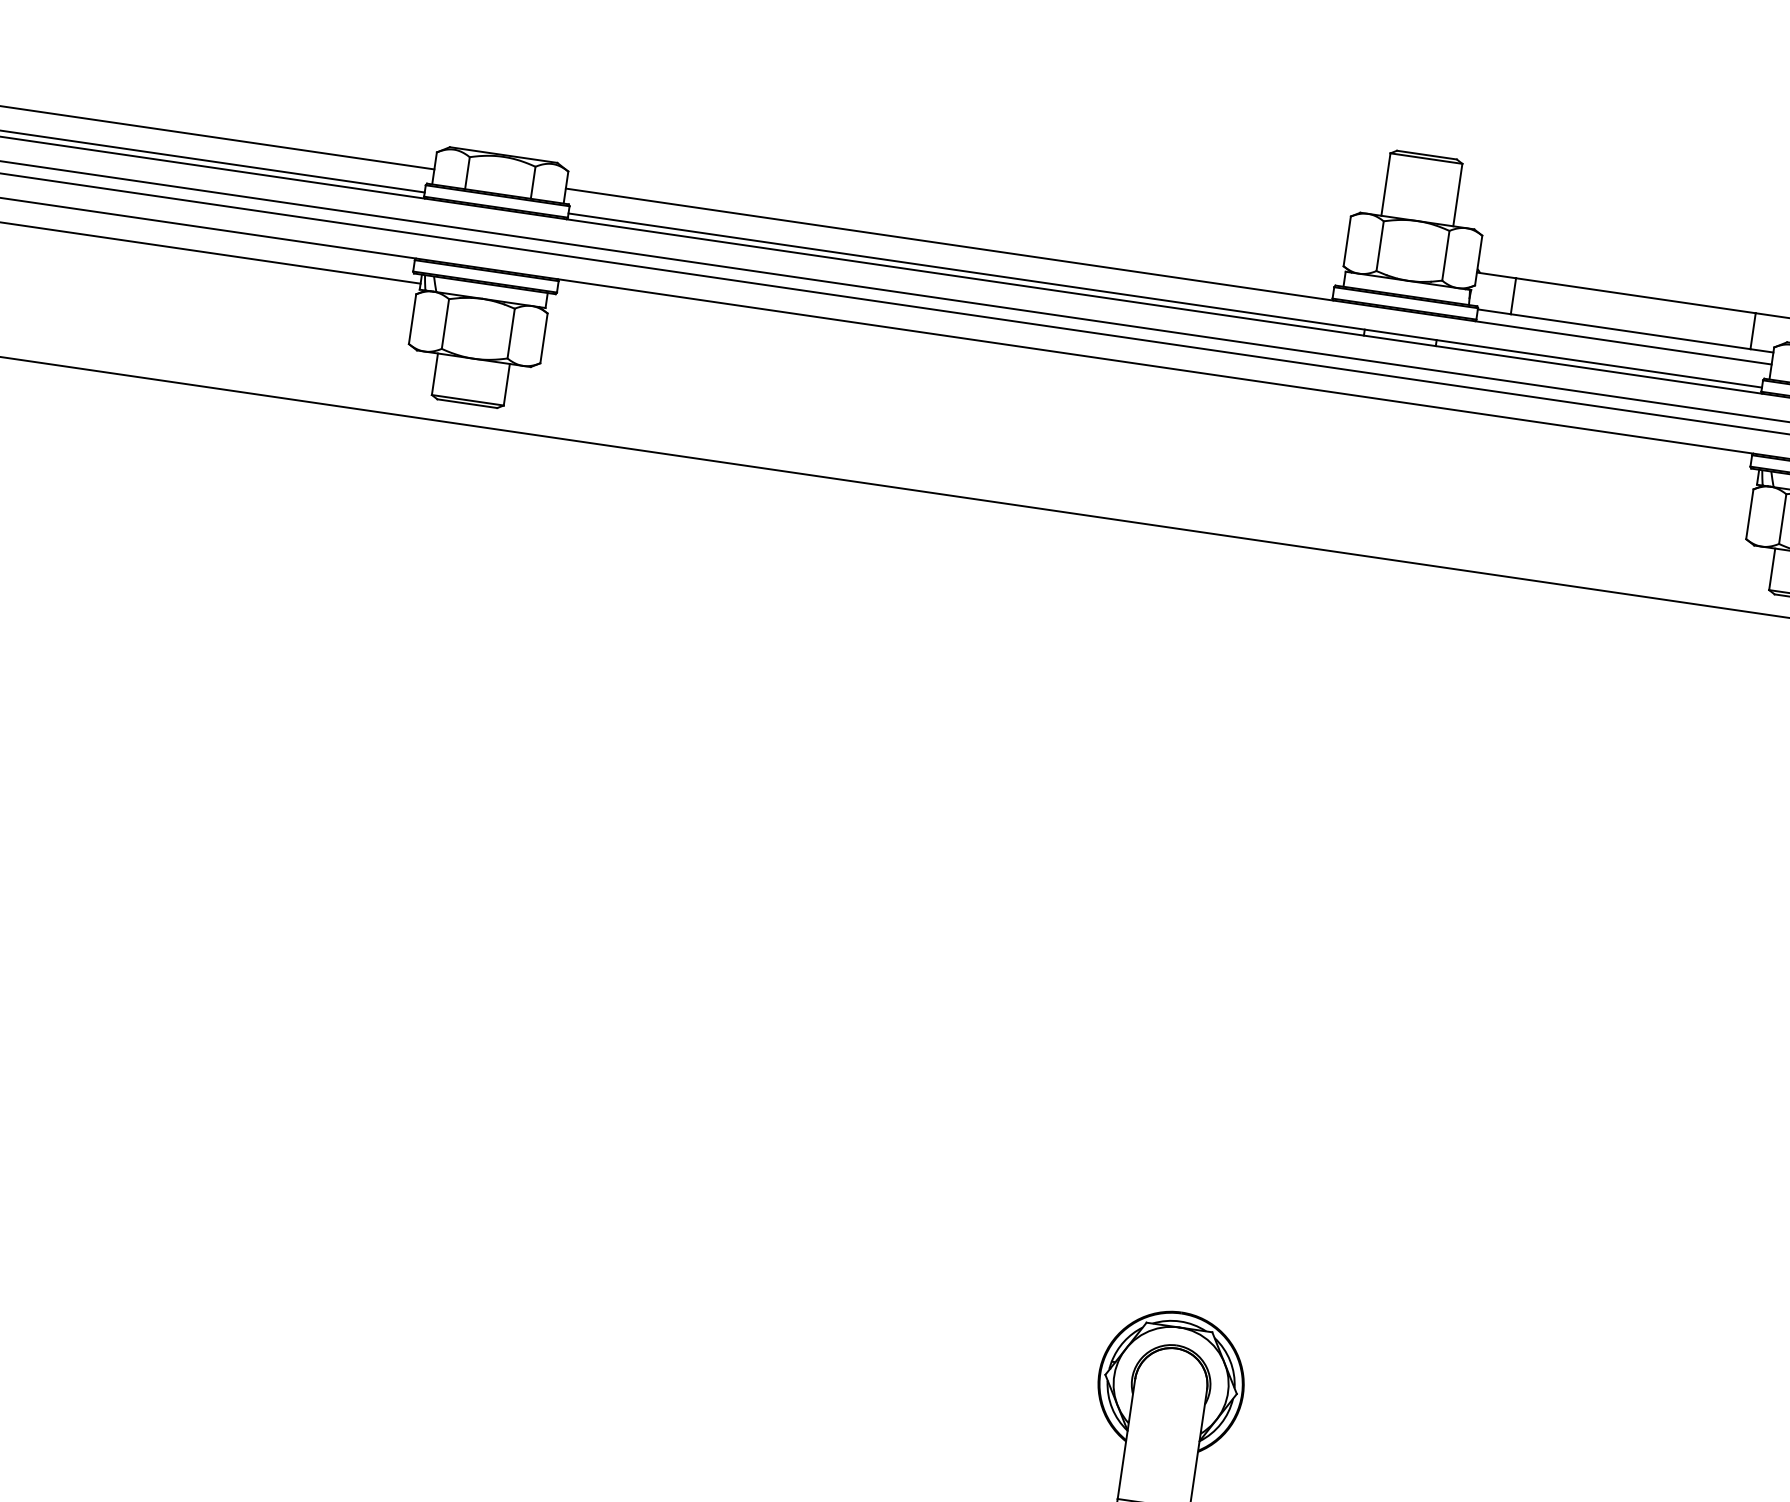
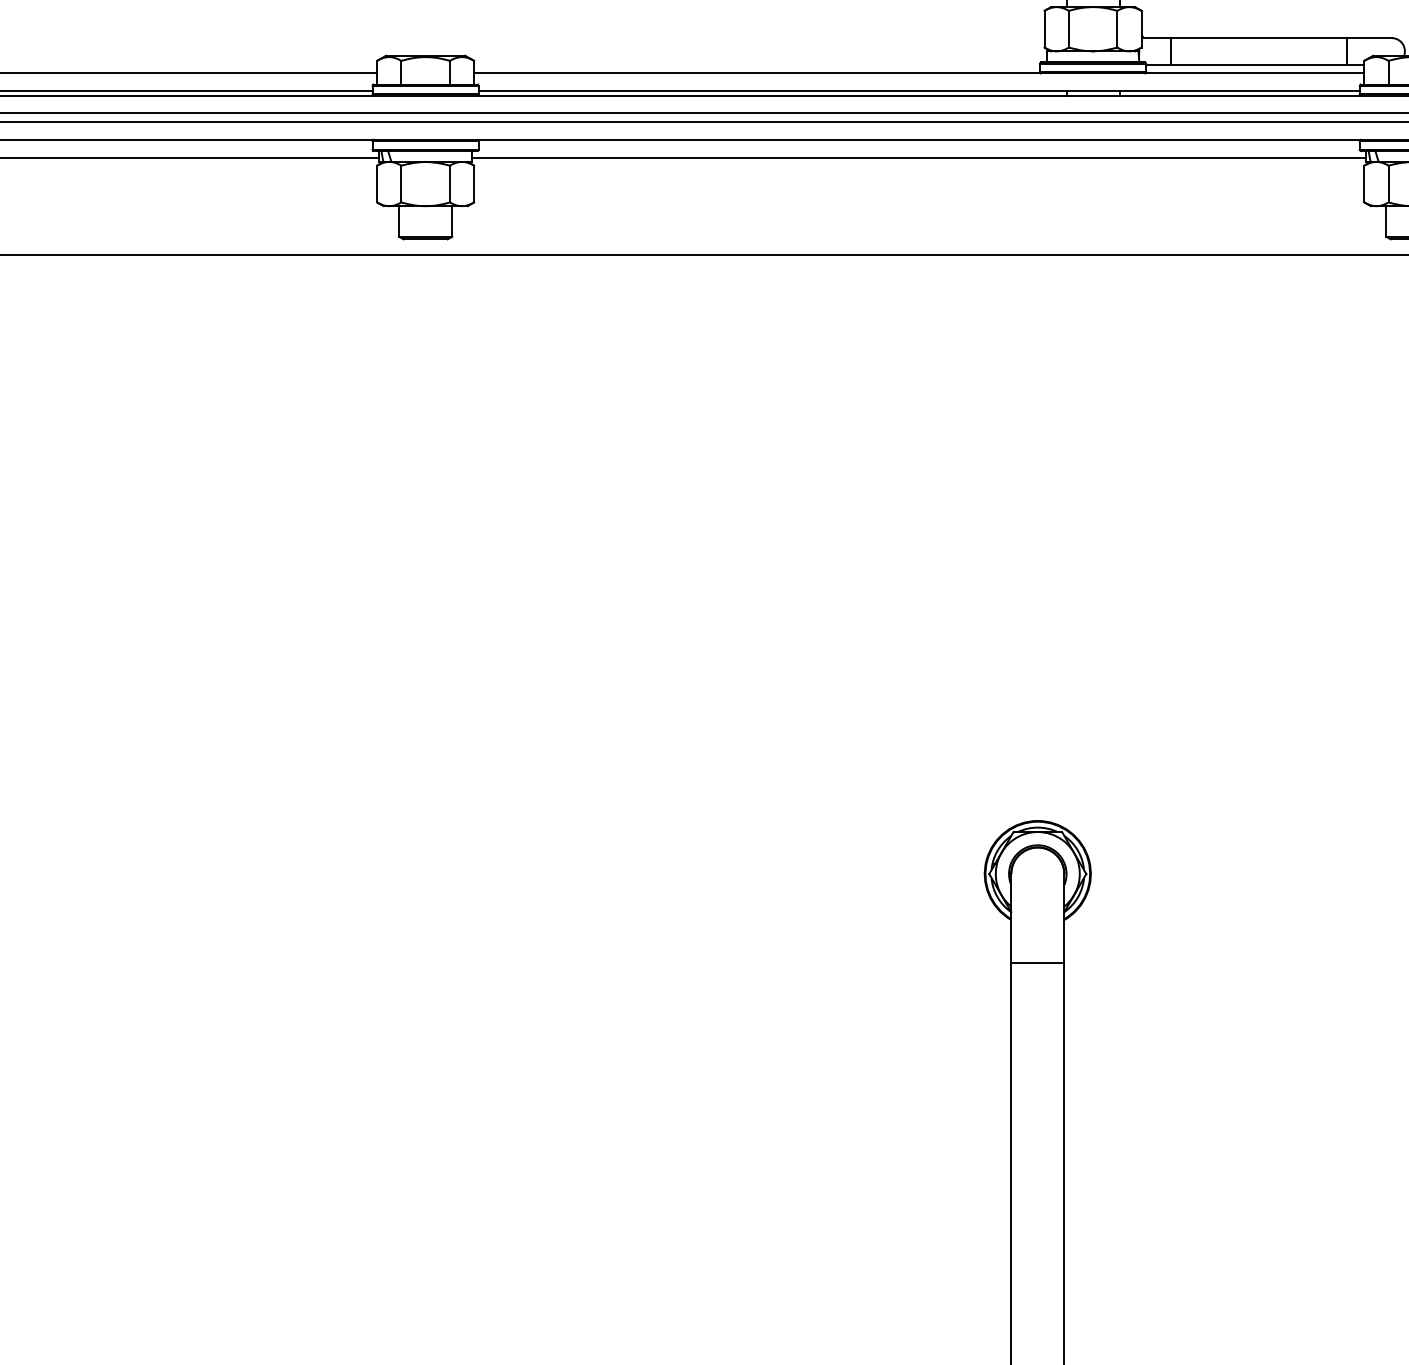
line: (1152, 390) -> (919, 157), added

